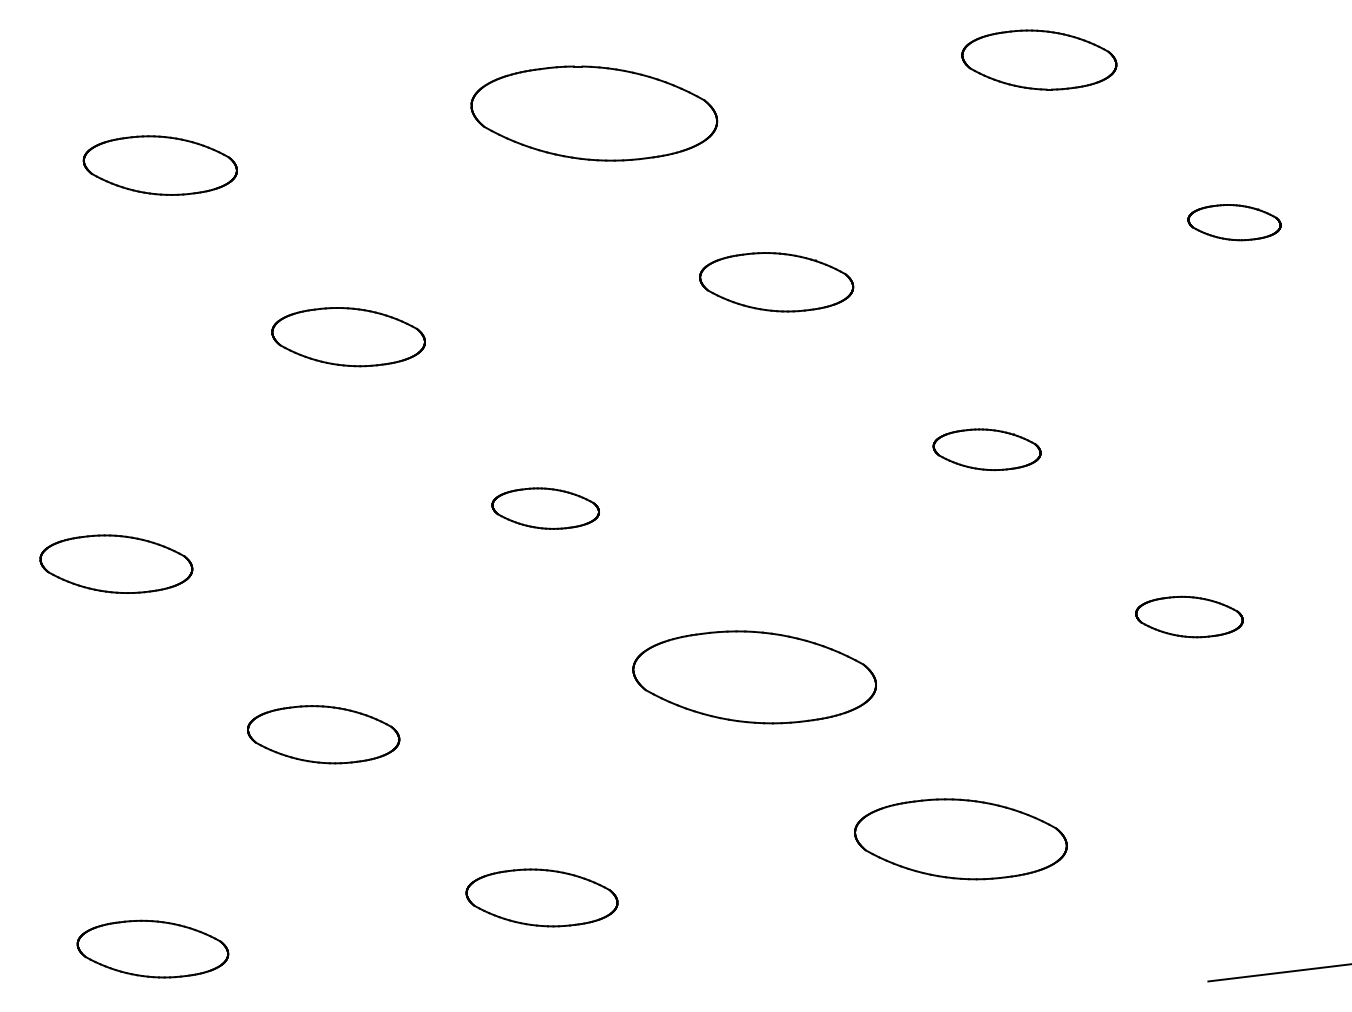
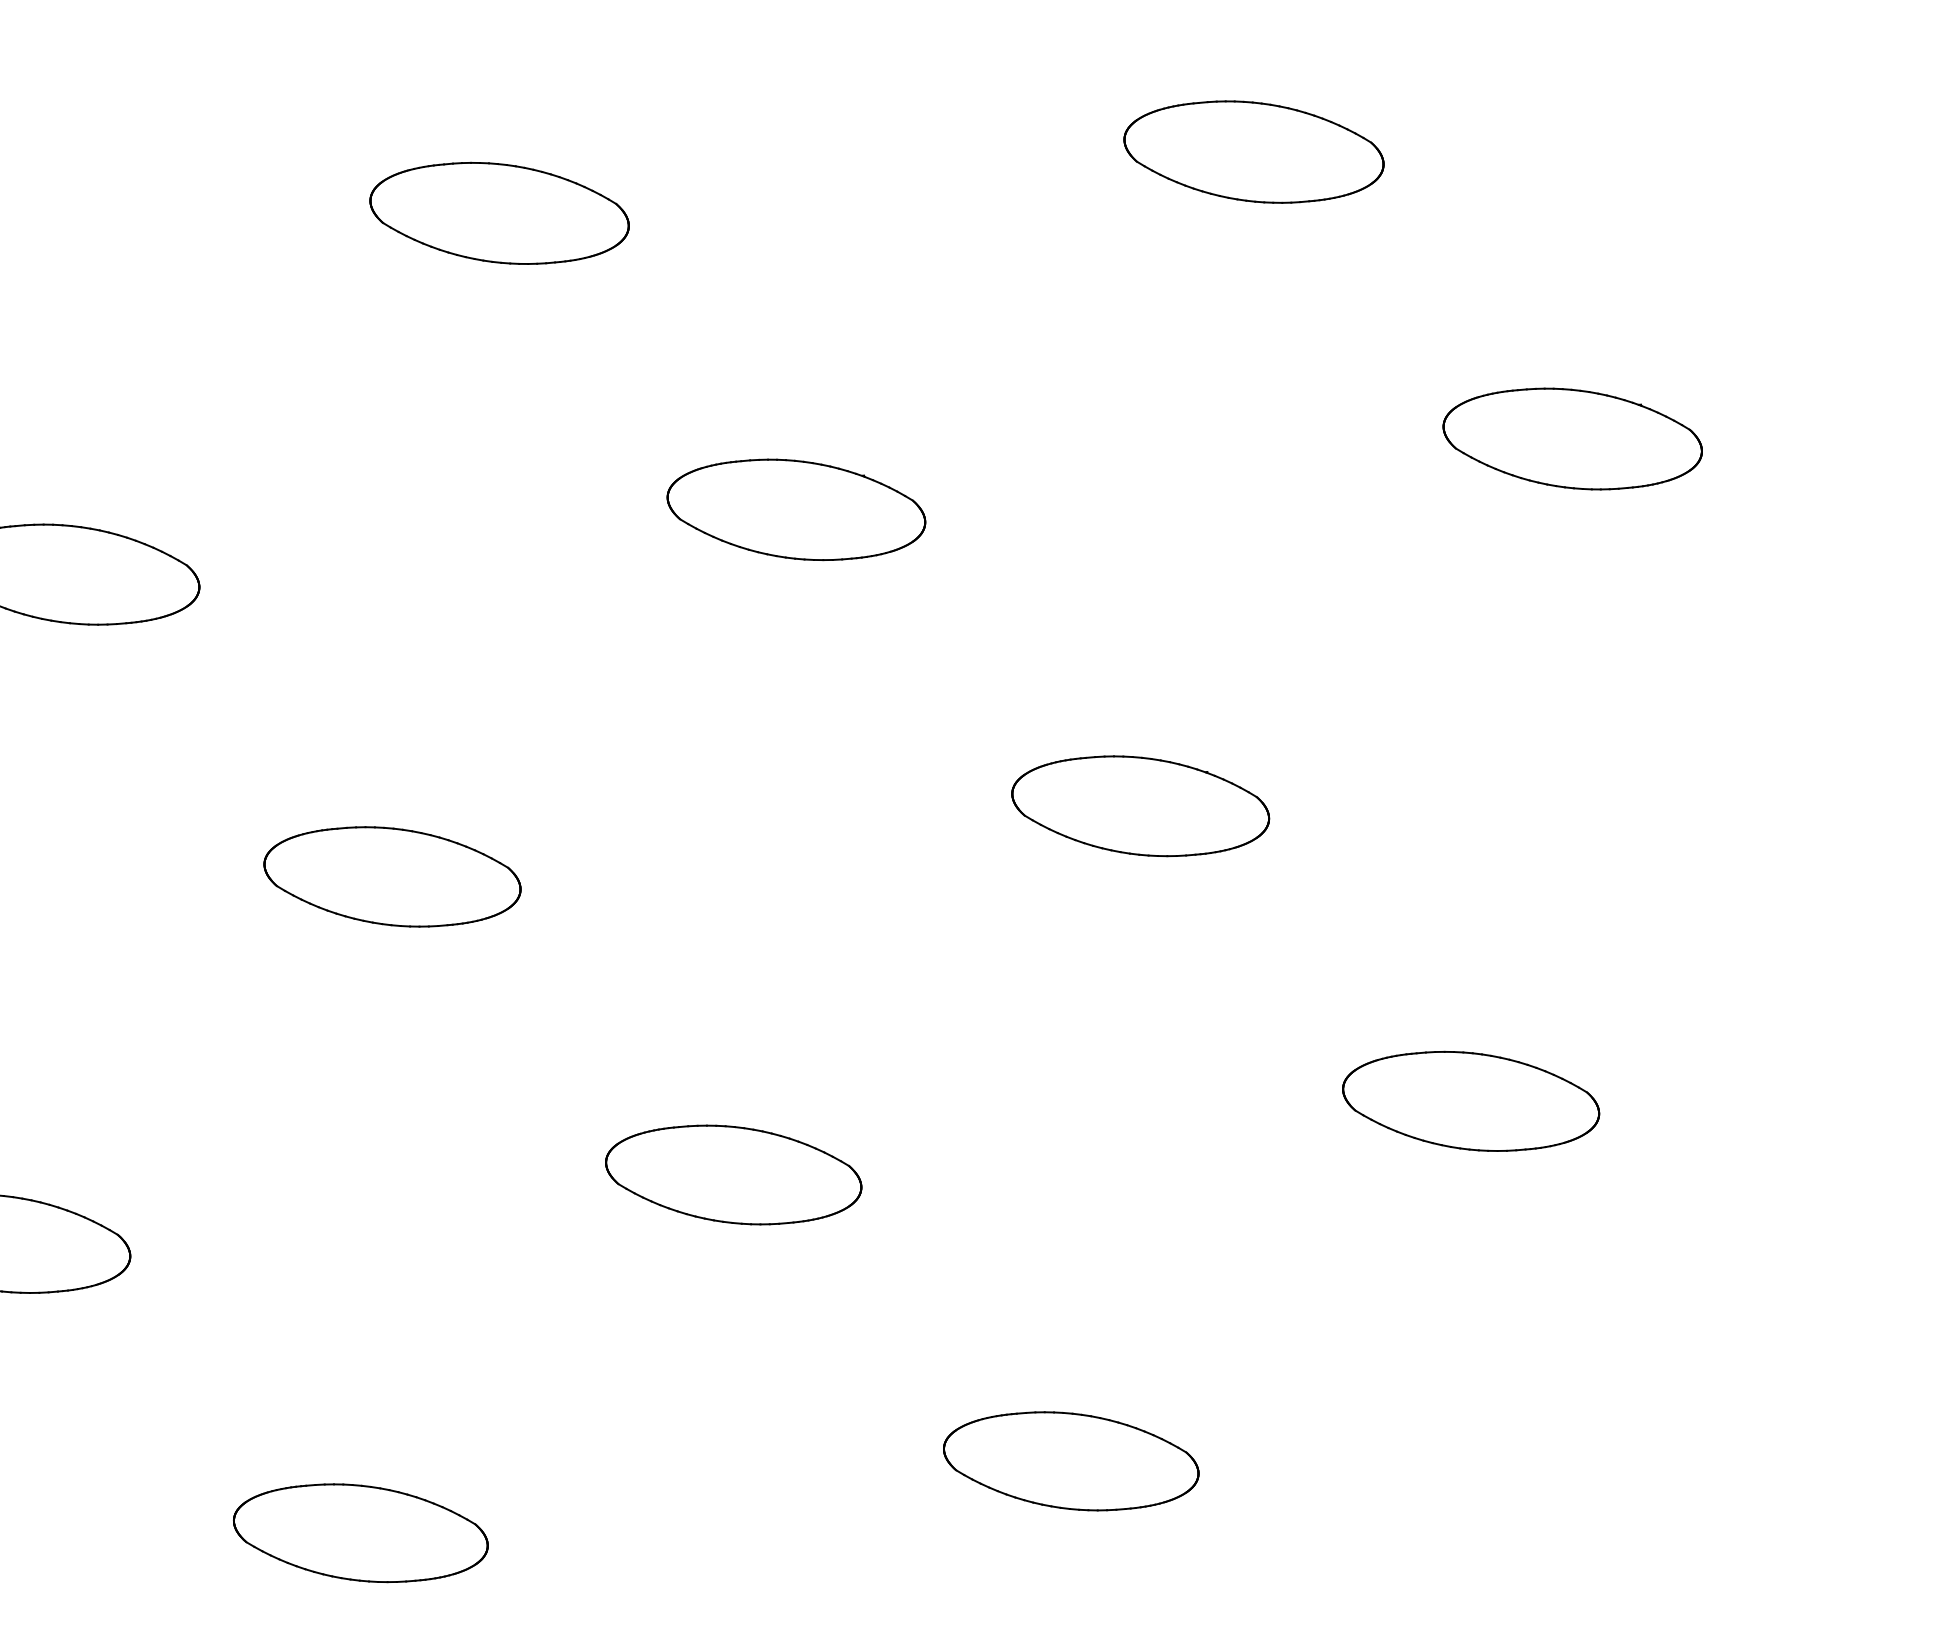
part: (593, 113) -> (498, 213), size x0.62
part: (1234, 222) -> (1572, 438), size x1.67
part: (986, 449) -> (1139, 805), size x1.43
part: (545, 508) -> (391, 876), size x1.43
part: (1189, 616) -> (1471, 1100), size x1.43
part: (754, 677) -> (733, 1175), size x0.62
part: (960, 838) -> (1070, 1460), size x0.71

